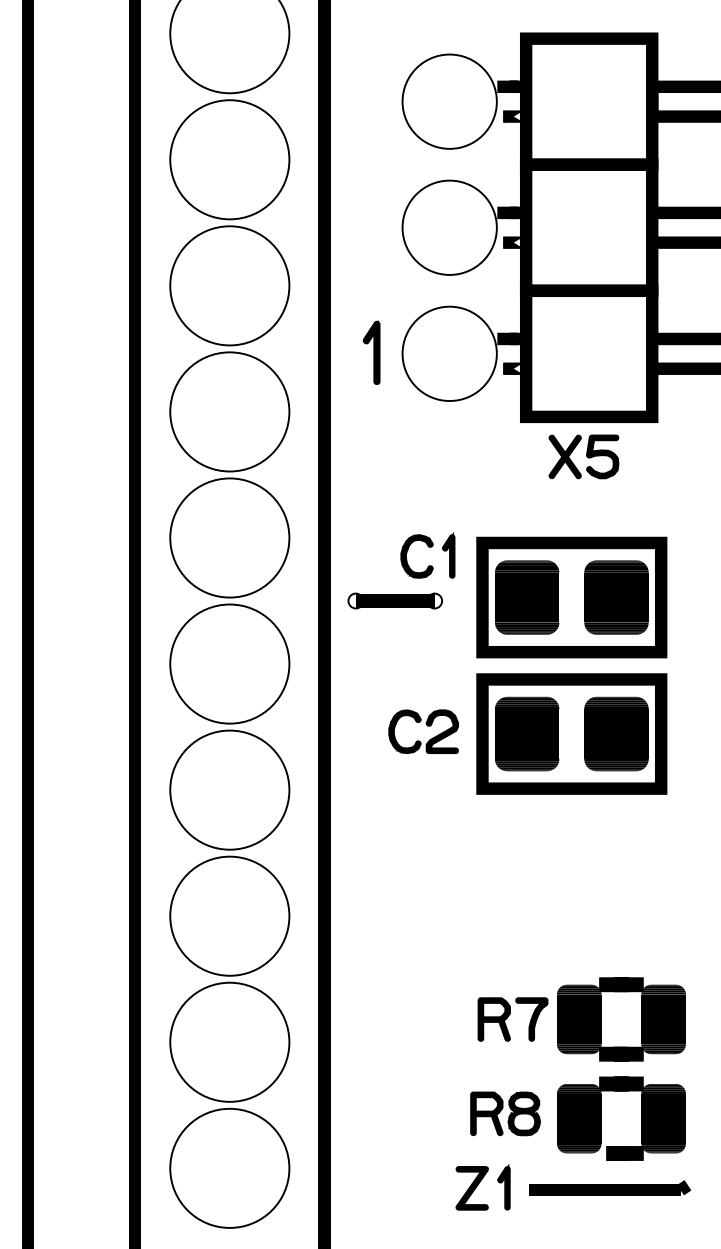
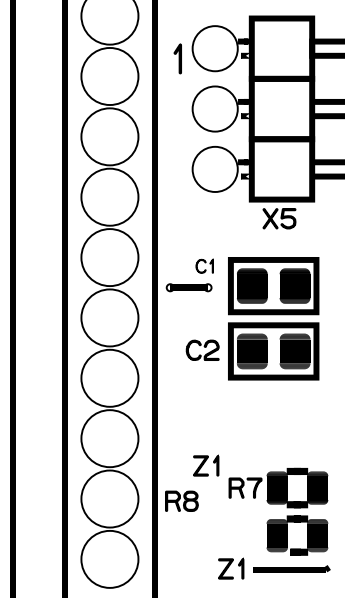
part: (370, 351) -> (177, 58), moved
part: (427, 554) -> (204, 265), size x0.7
part: (431, 972) -> (206, 465), added
part: (504, 1112) -> (181, 500), moved

